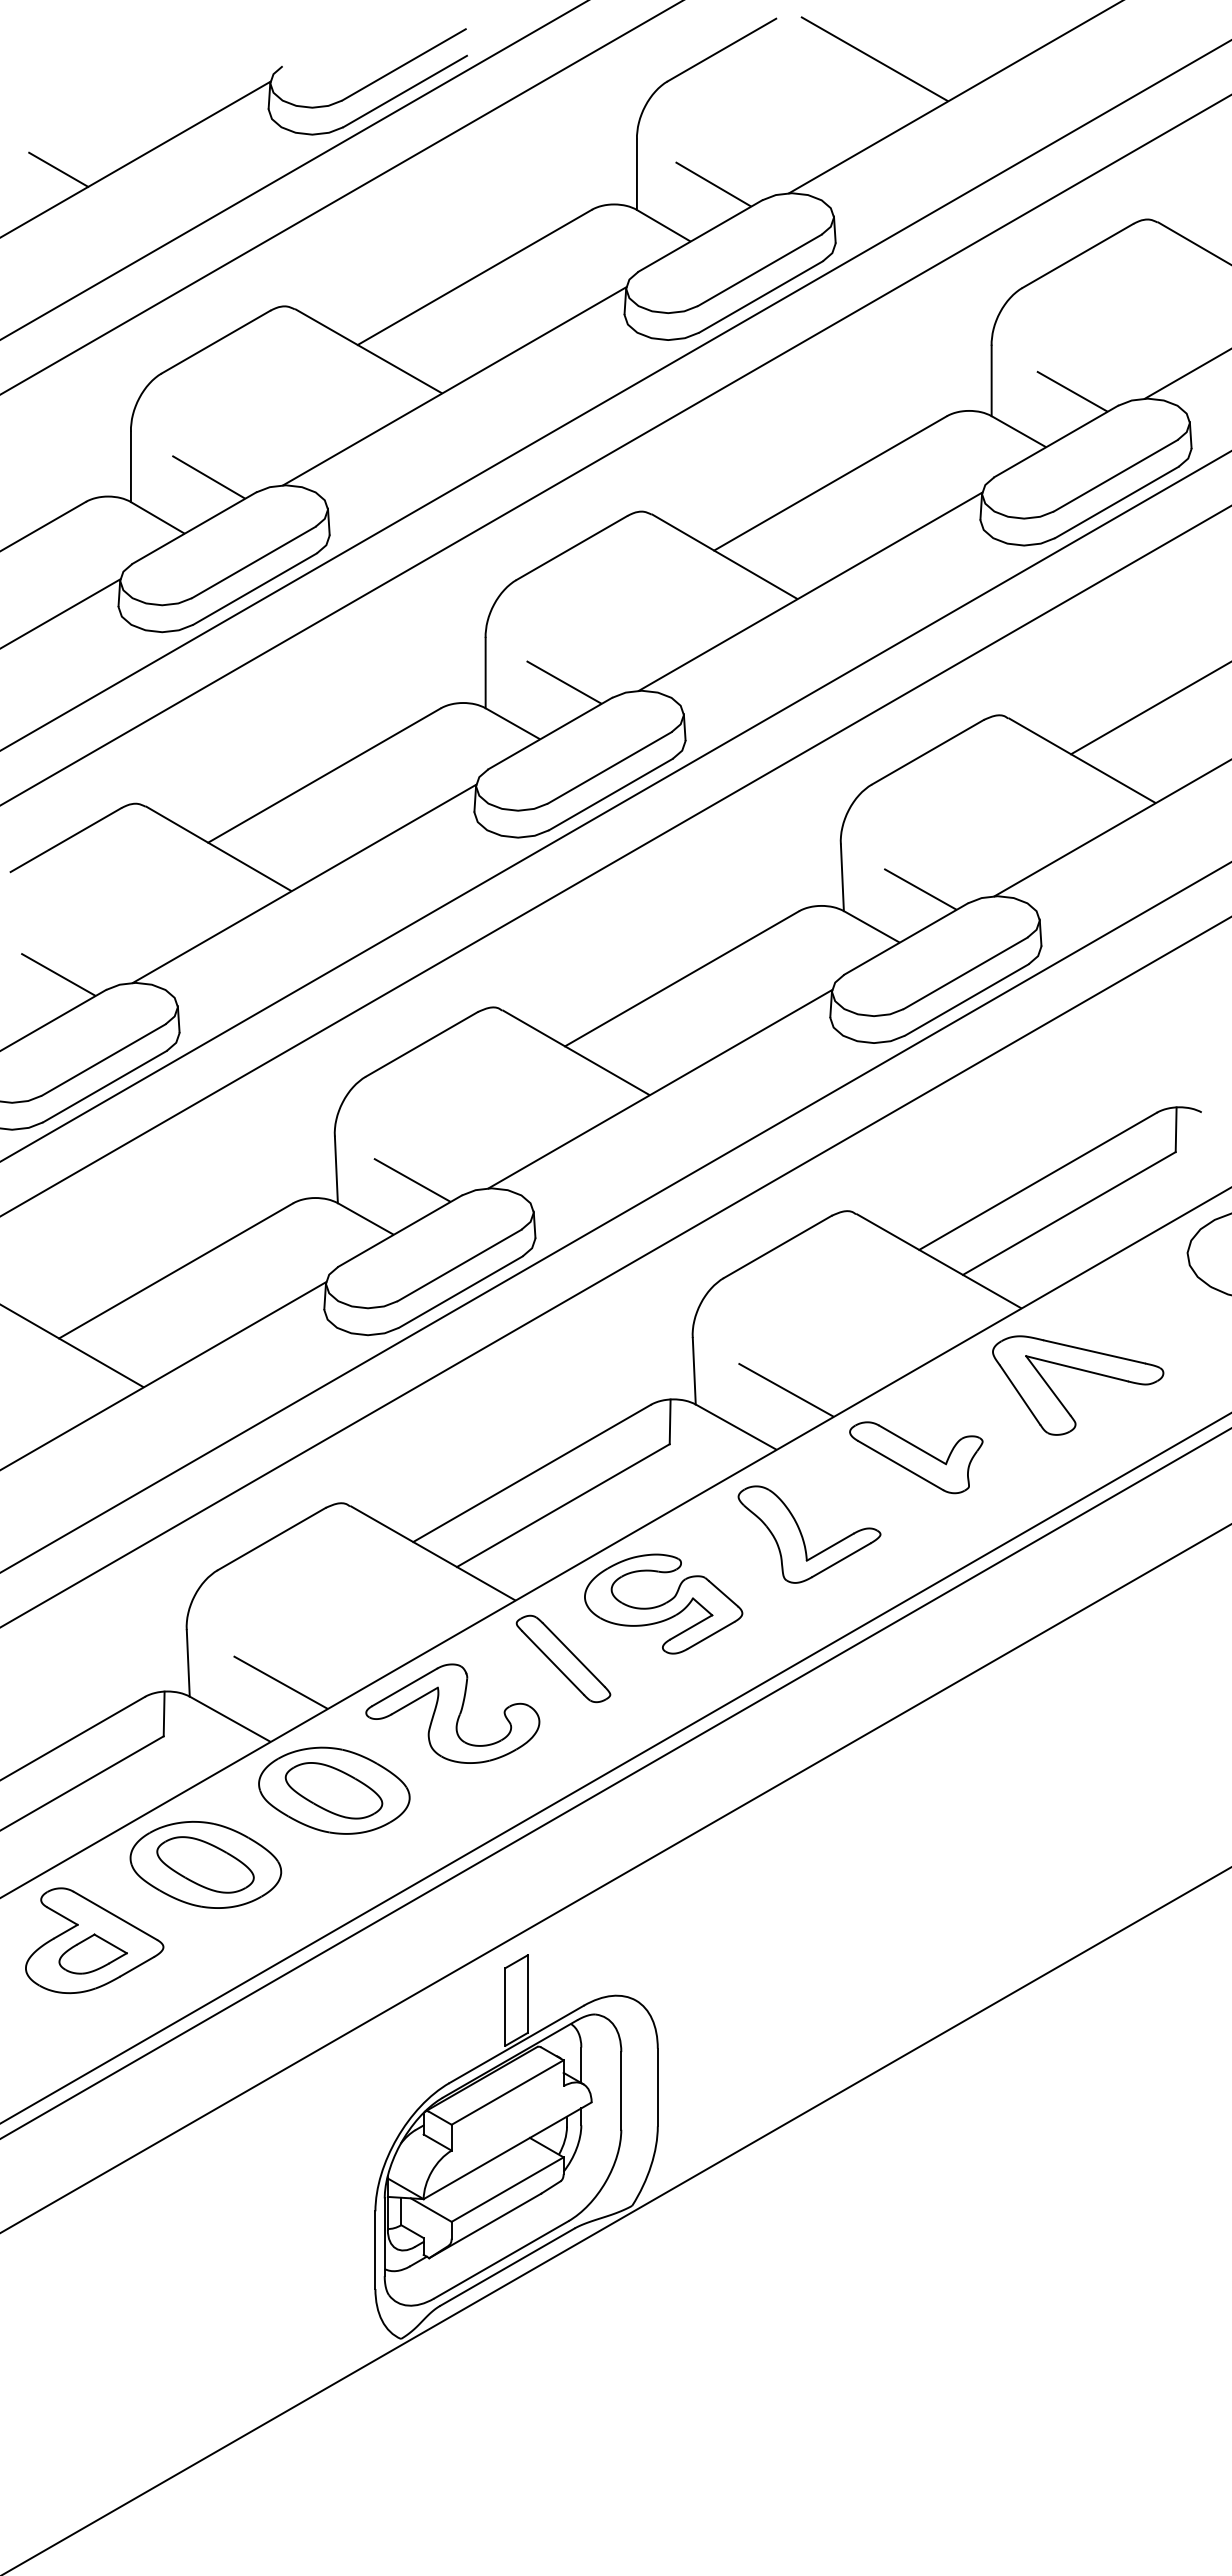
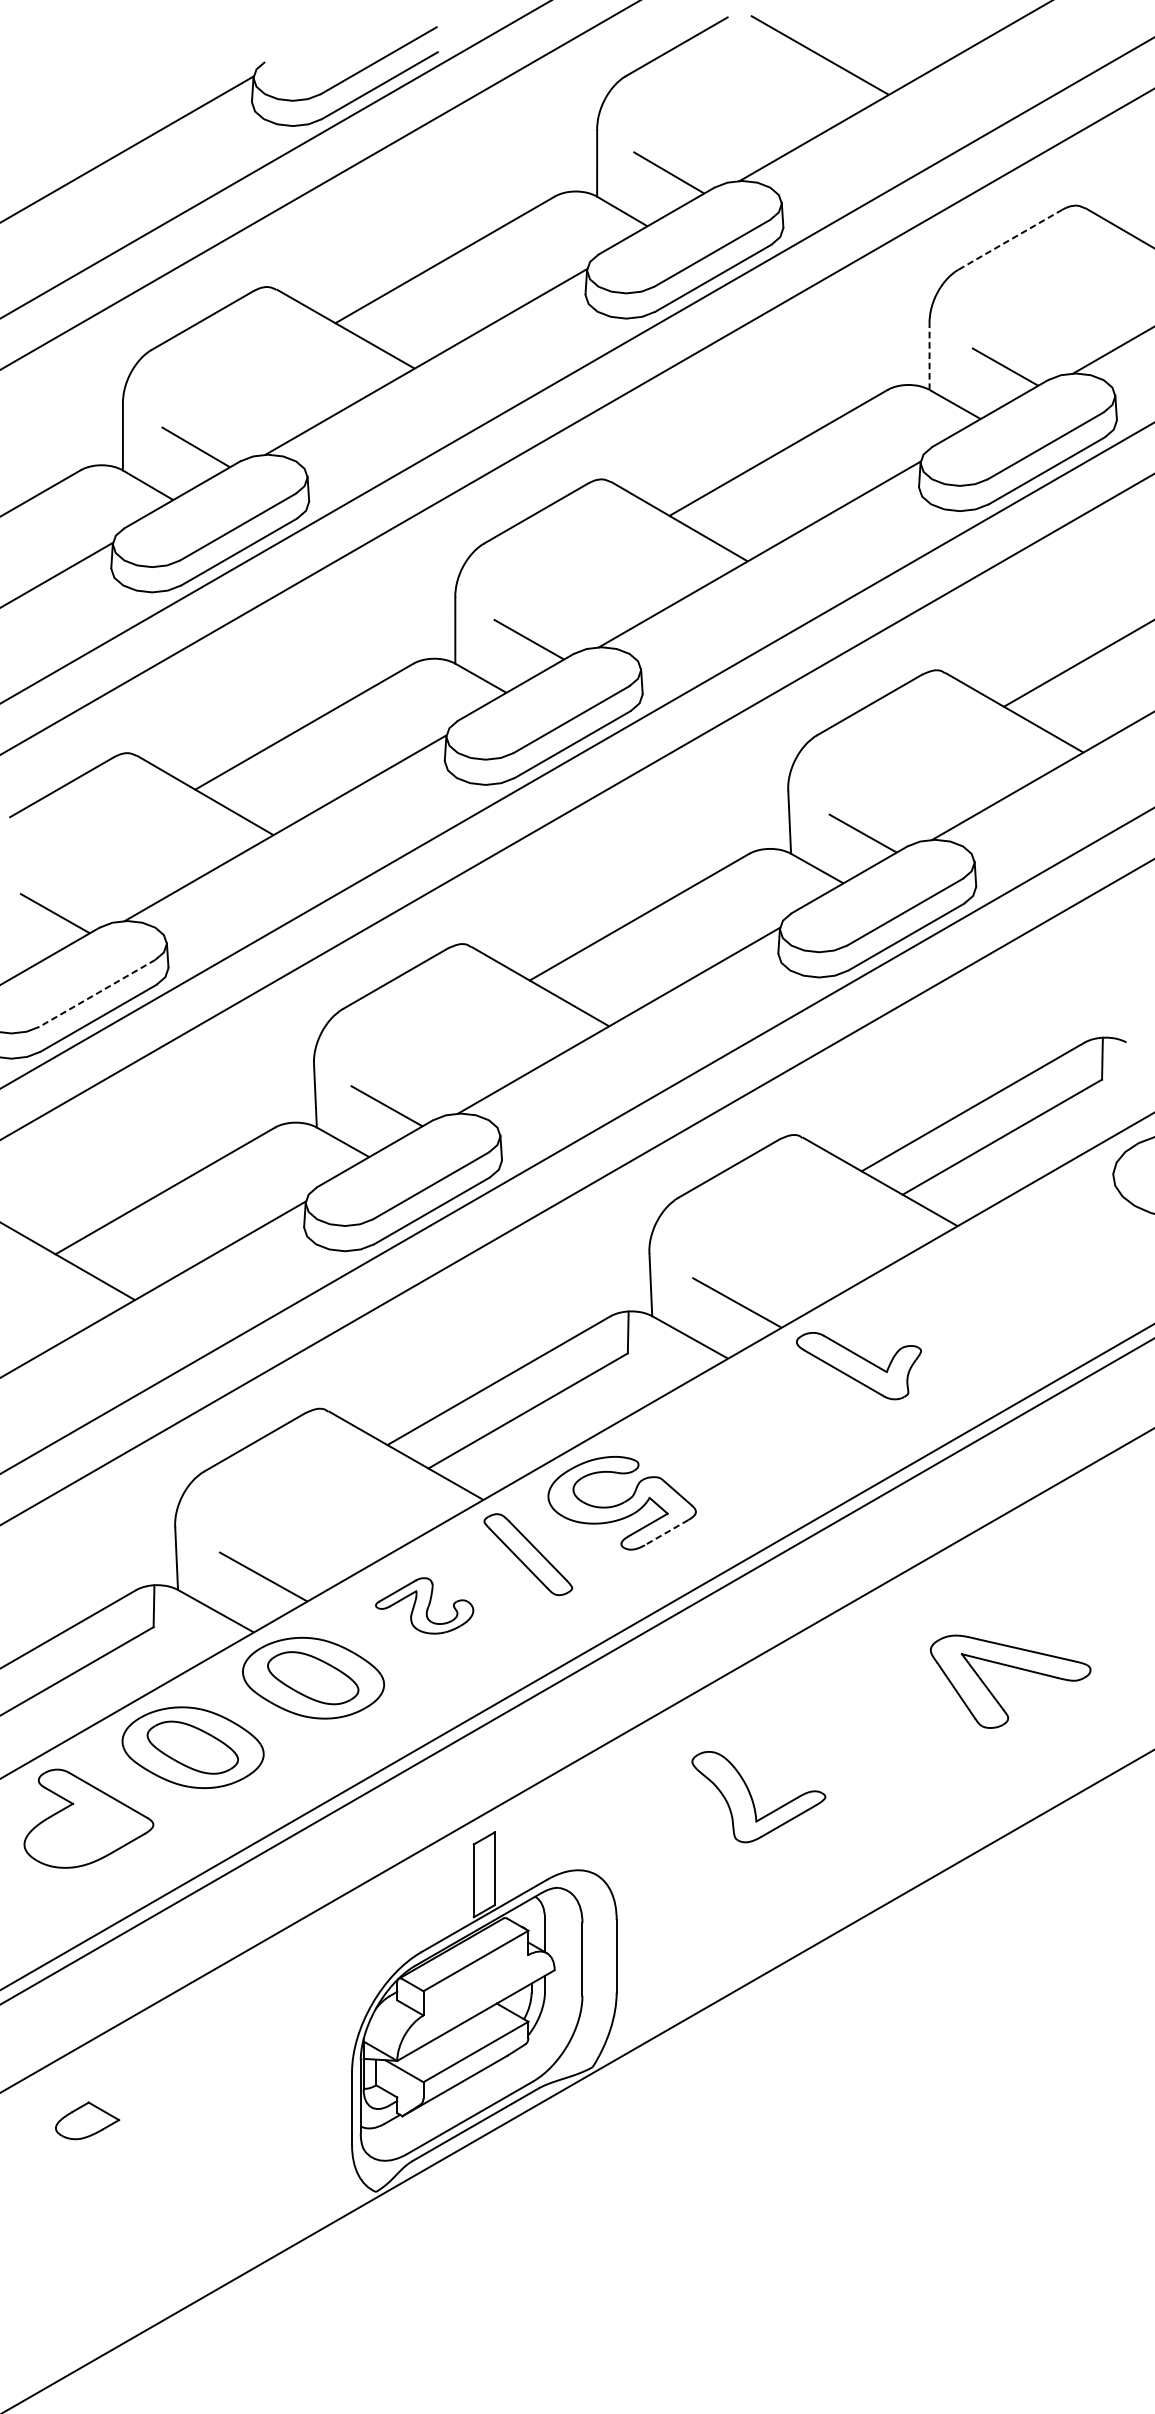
line: (58, 169) -> (55, 158), removed
line: (1077, 255) -> (1010, 239), solid -> dashed
line: (991, 380) -> (929, 356), solid -> dashed
line: (103, 1060) -> (97, 993), solid -> dashed
part: (1083, 1371) -> (1015, 1668), moved
part: (803, 1537) -> (753, 1799), moved
line: (711, 1635) -> (667, 1532), solid -> dashed
part: (452, 1713) -> (424, 1605), size x0.6
part: (92, 1953) -> (86, 2120), moved

